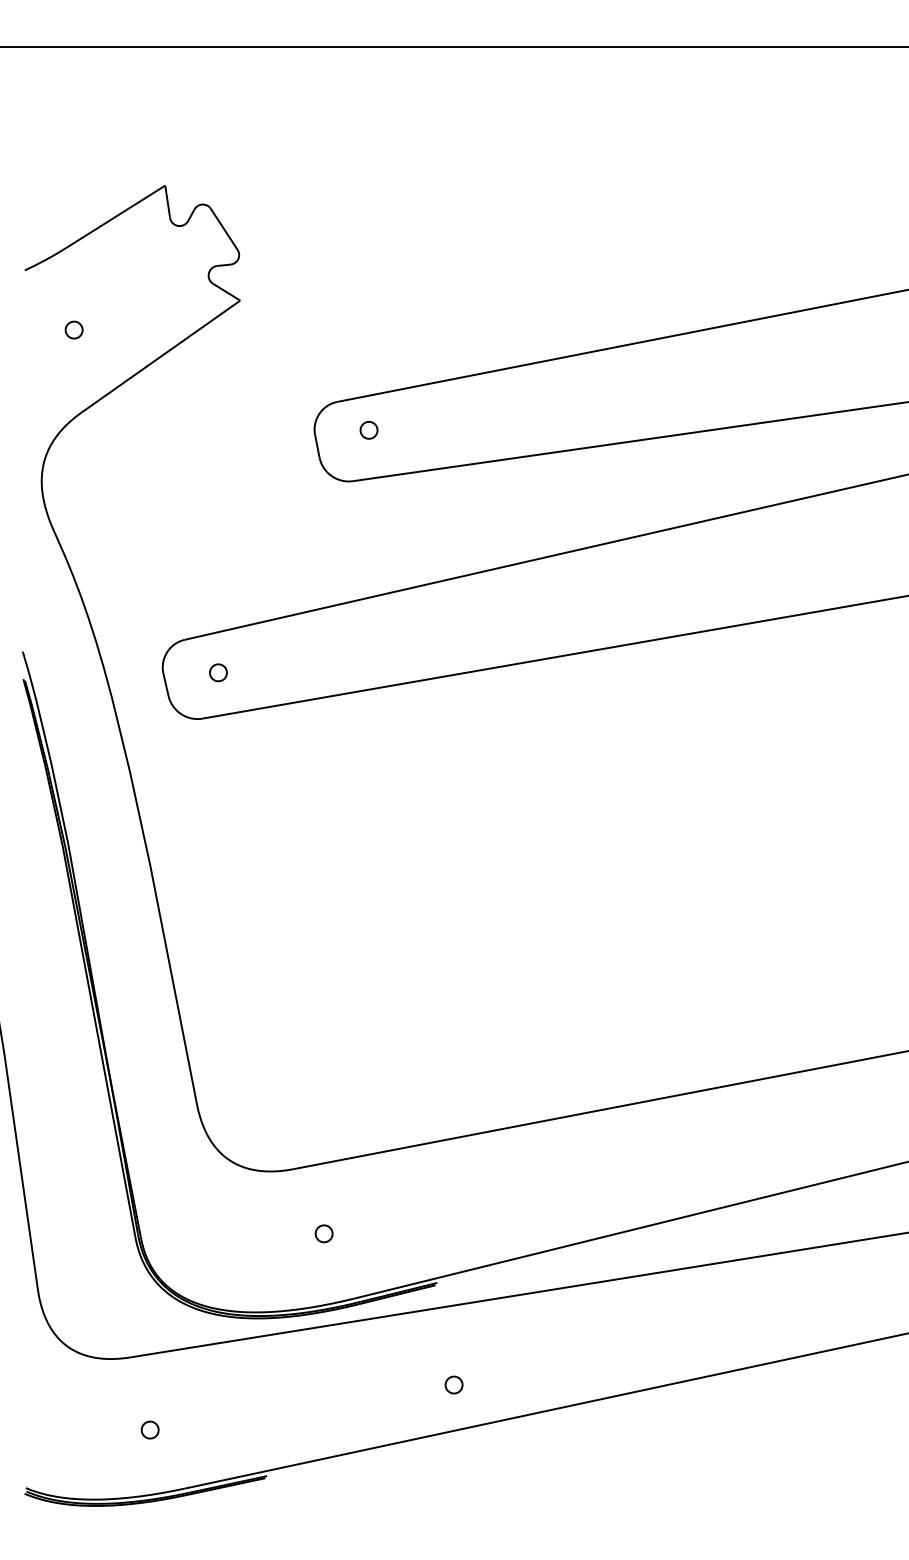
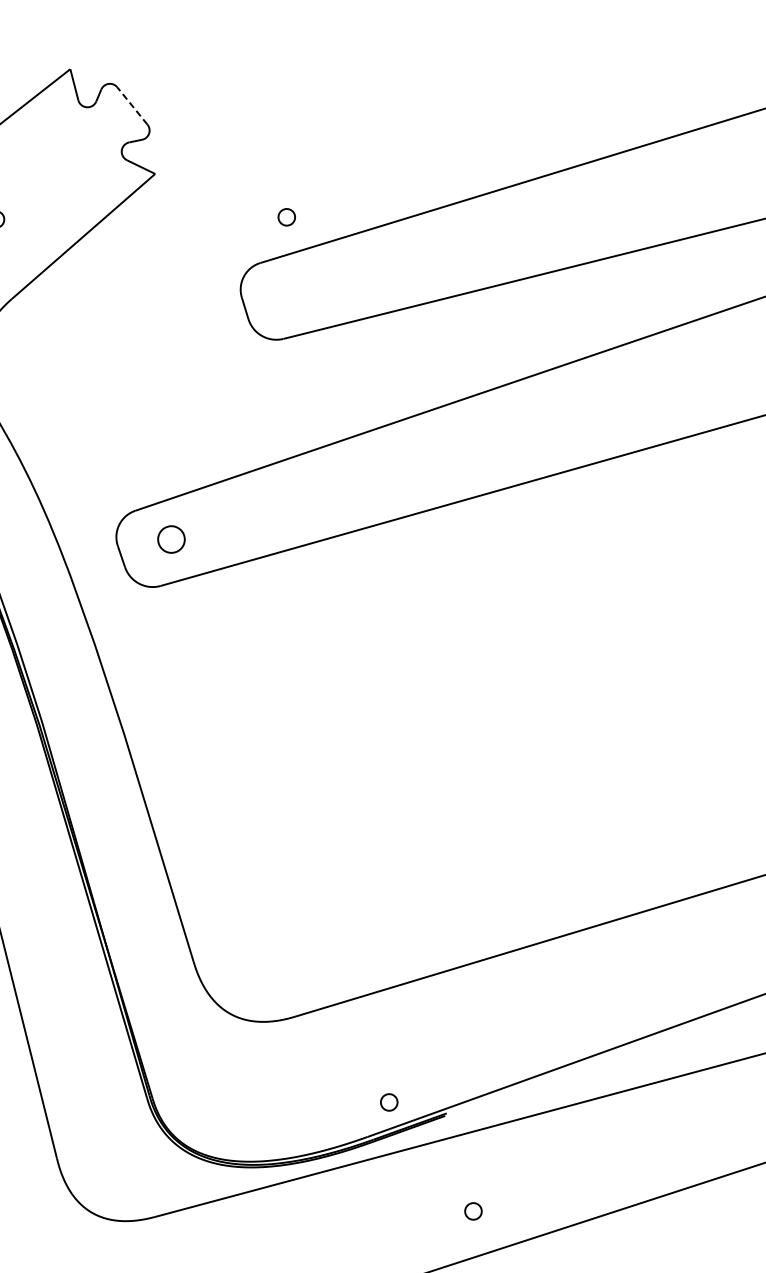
line: (224, 228) -> (132, 105), solid -> dashed
part: (368, 430) -> (286, 217), moved
part: (218, 672) -> (171, 539), size x1.6
part: (323, 1233) -> (388, 1102), moved

